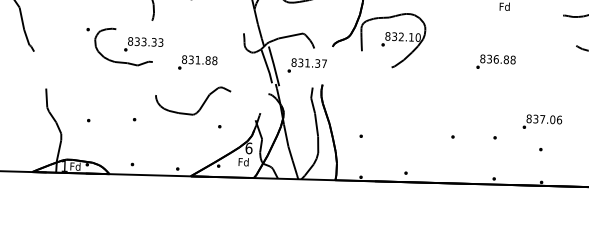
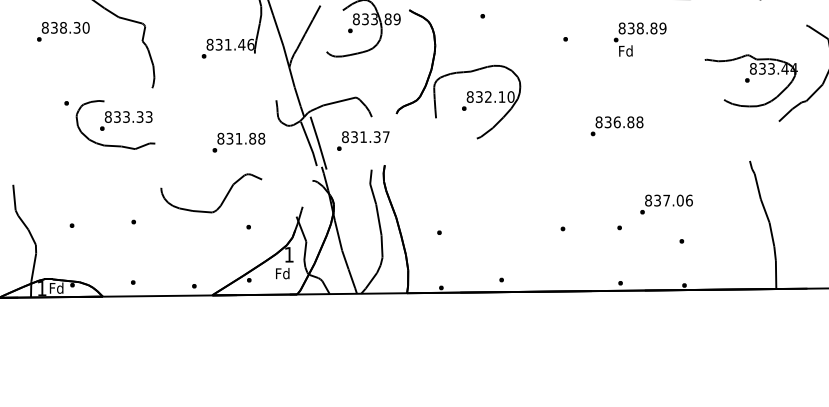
text: (143, 44) -> (126, 120), moved
text: (197, 62) -> (238, 142), moved
text: (542, 122) -> (666, 204), moved
text: (249, 148) -> (289, 254), 6 -> 1

